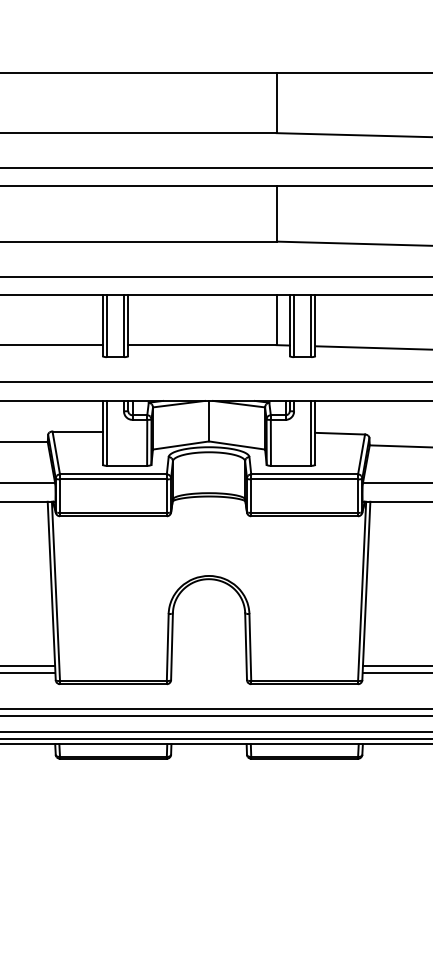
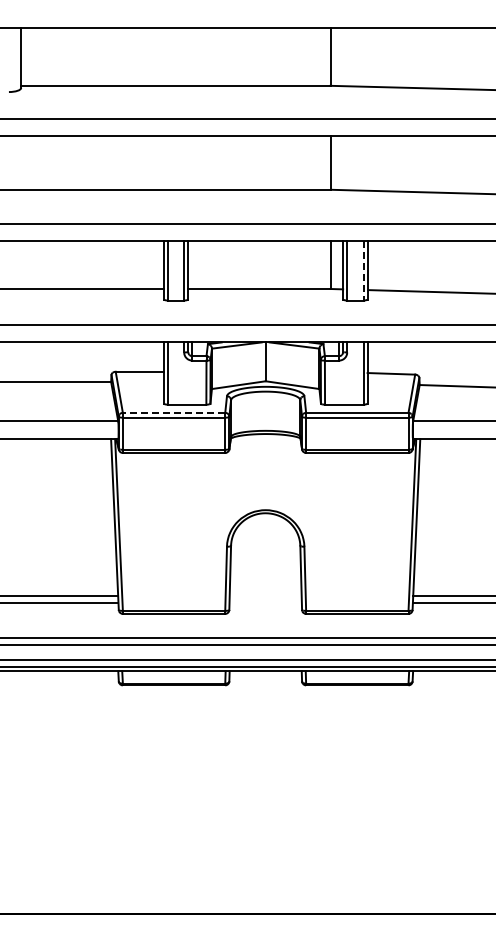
line: (311, 325) -> (363, 270), solid -> dashed
line: (112, 474) -> (173, 412), solid -> dashed

